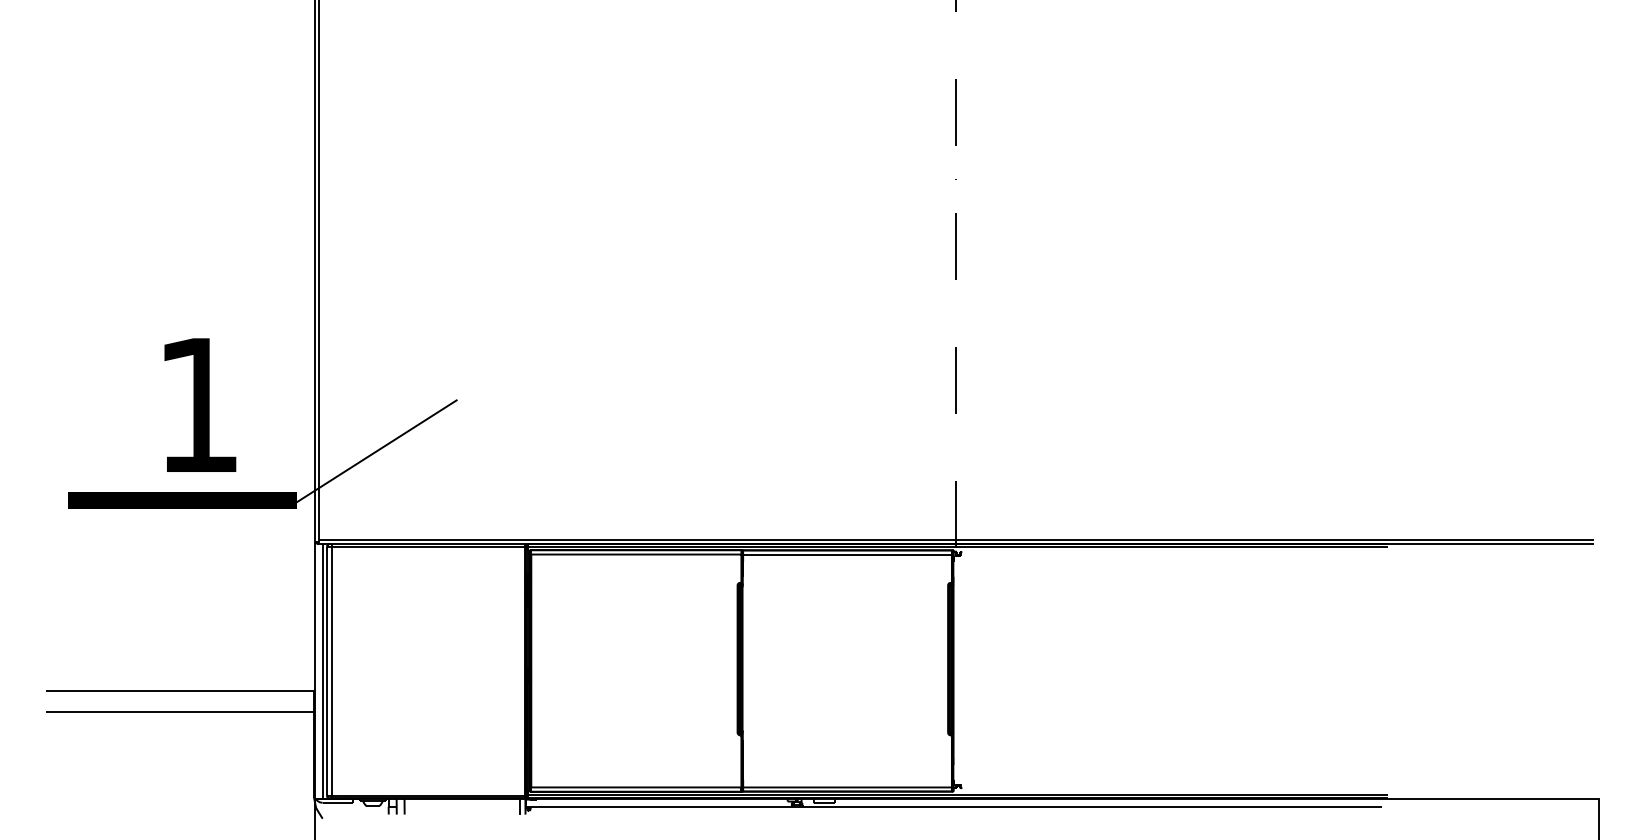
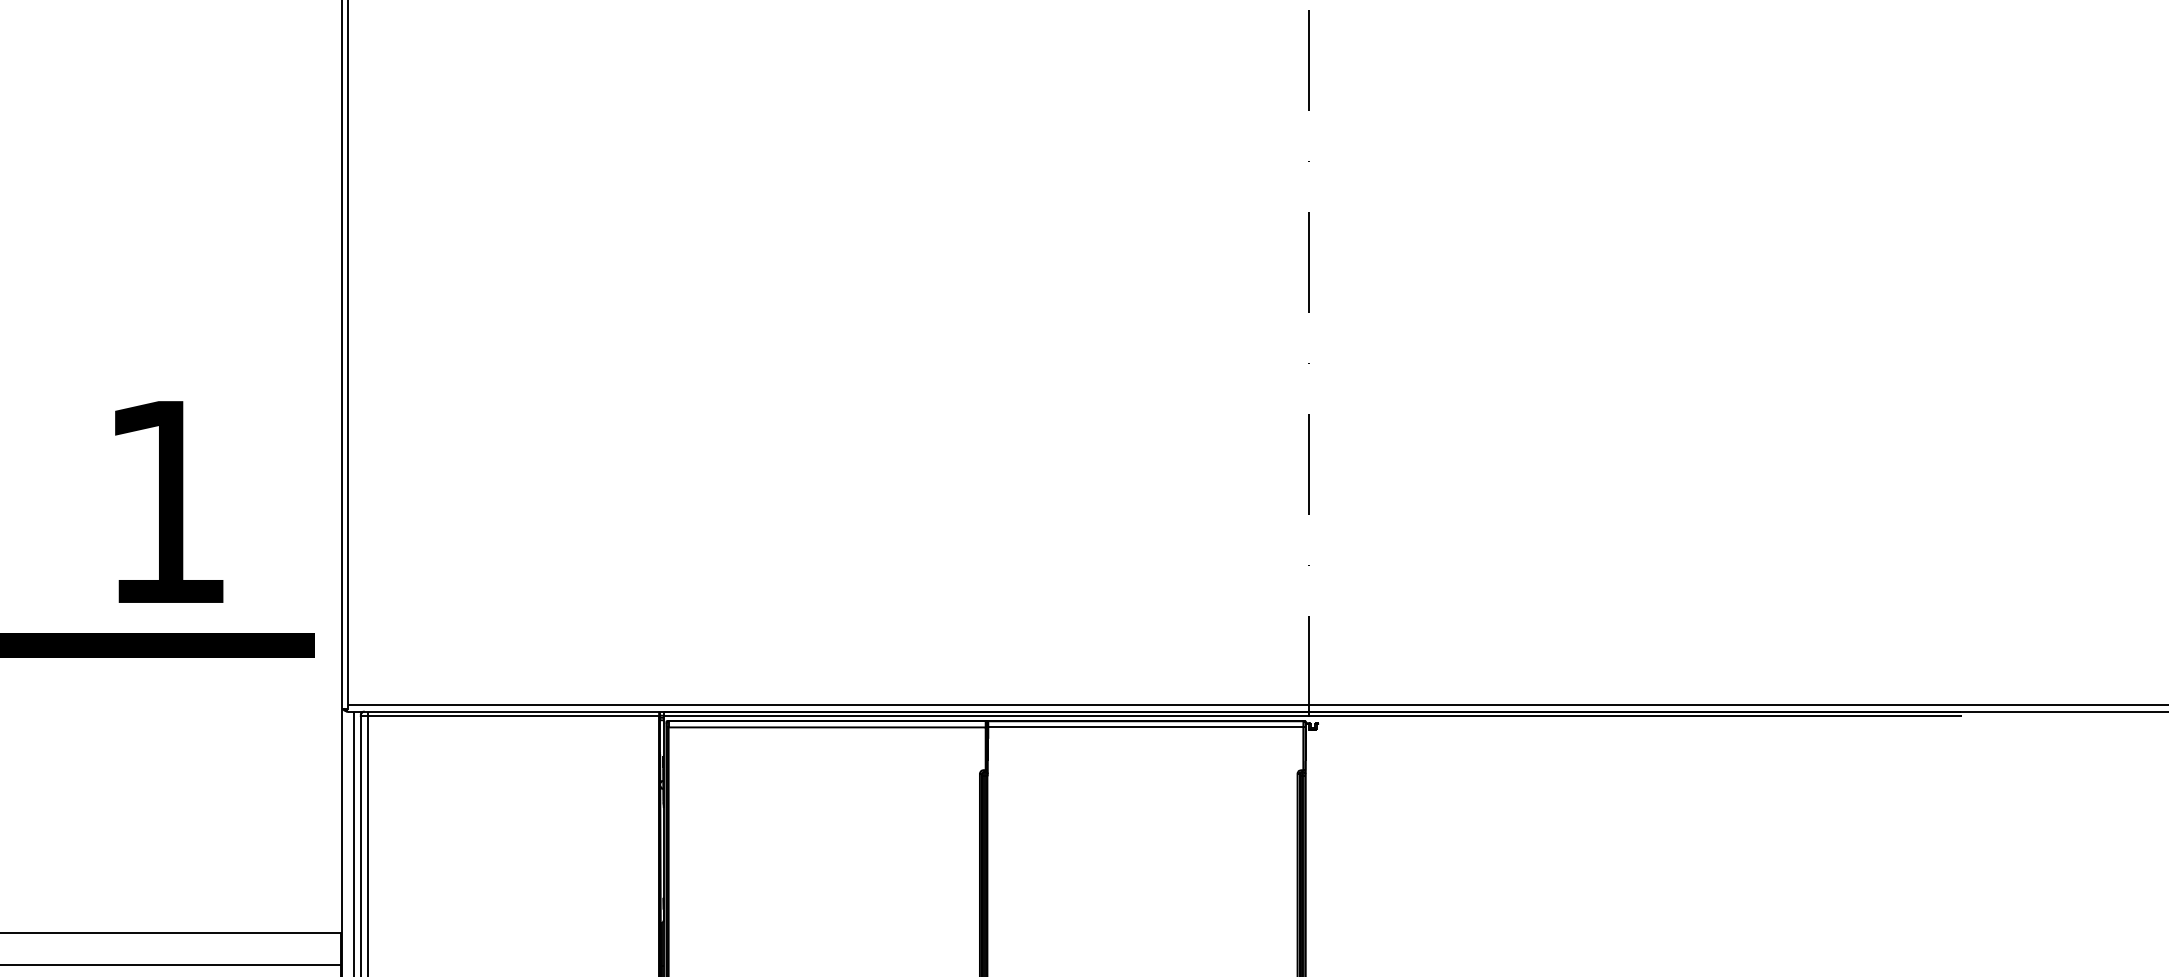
line: (375, 451) -> (433, 571), removed

